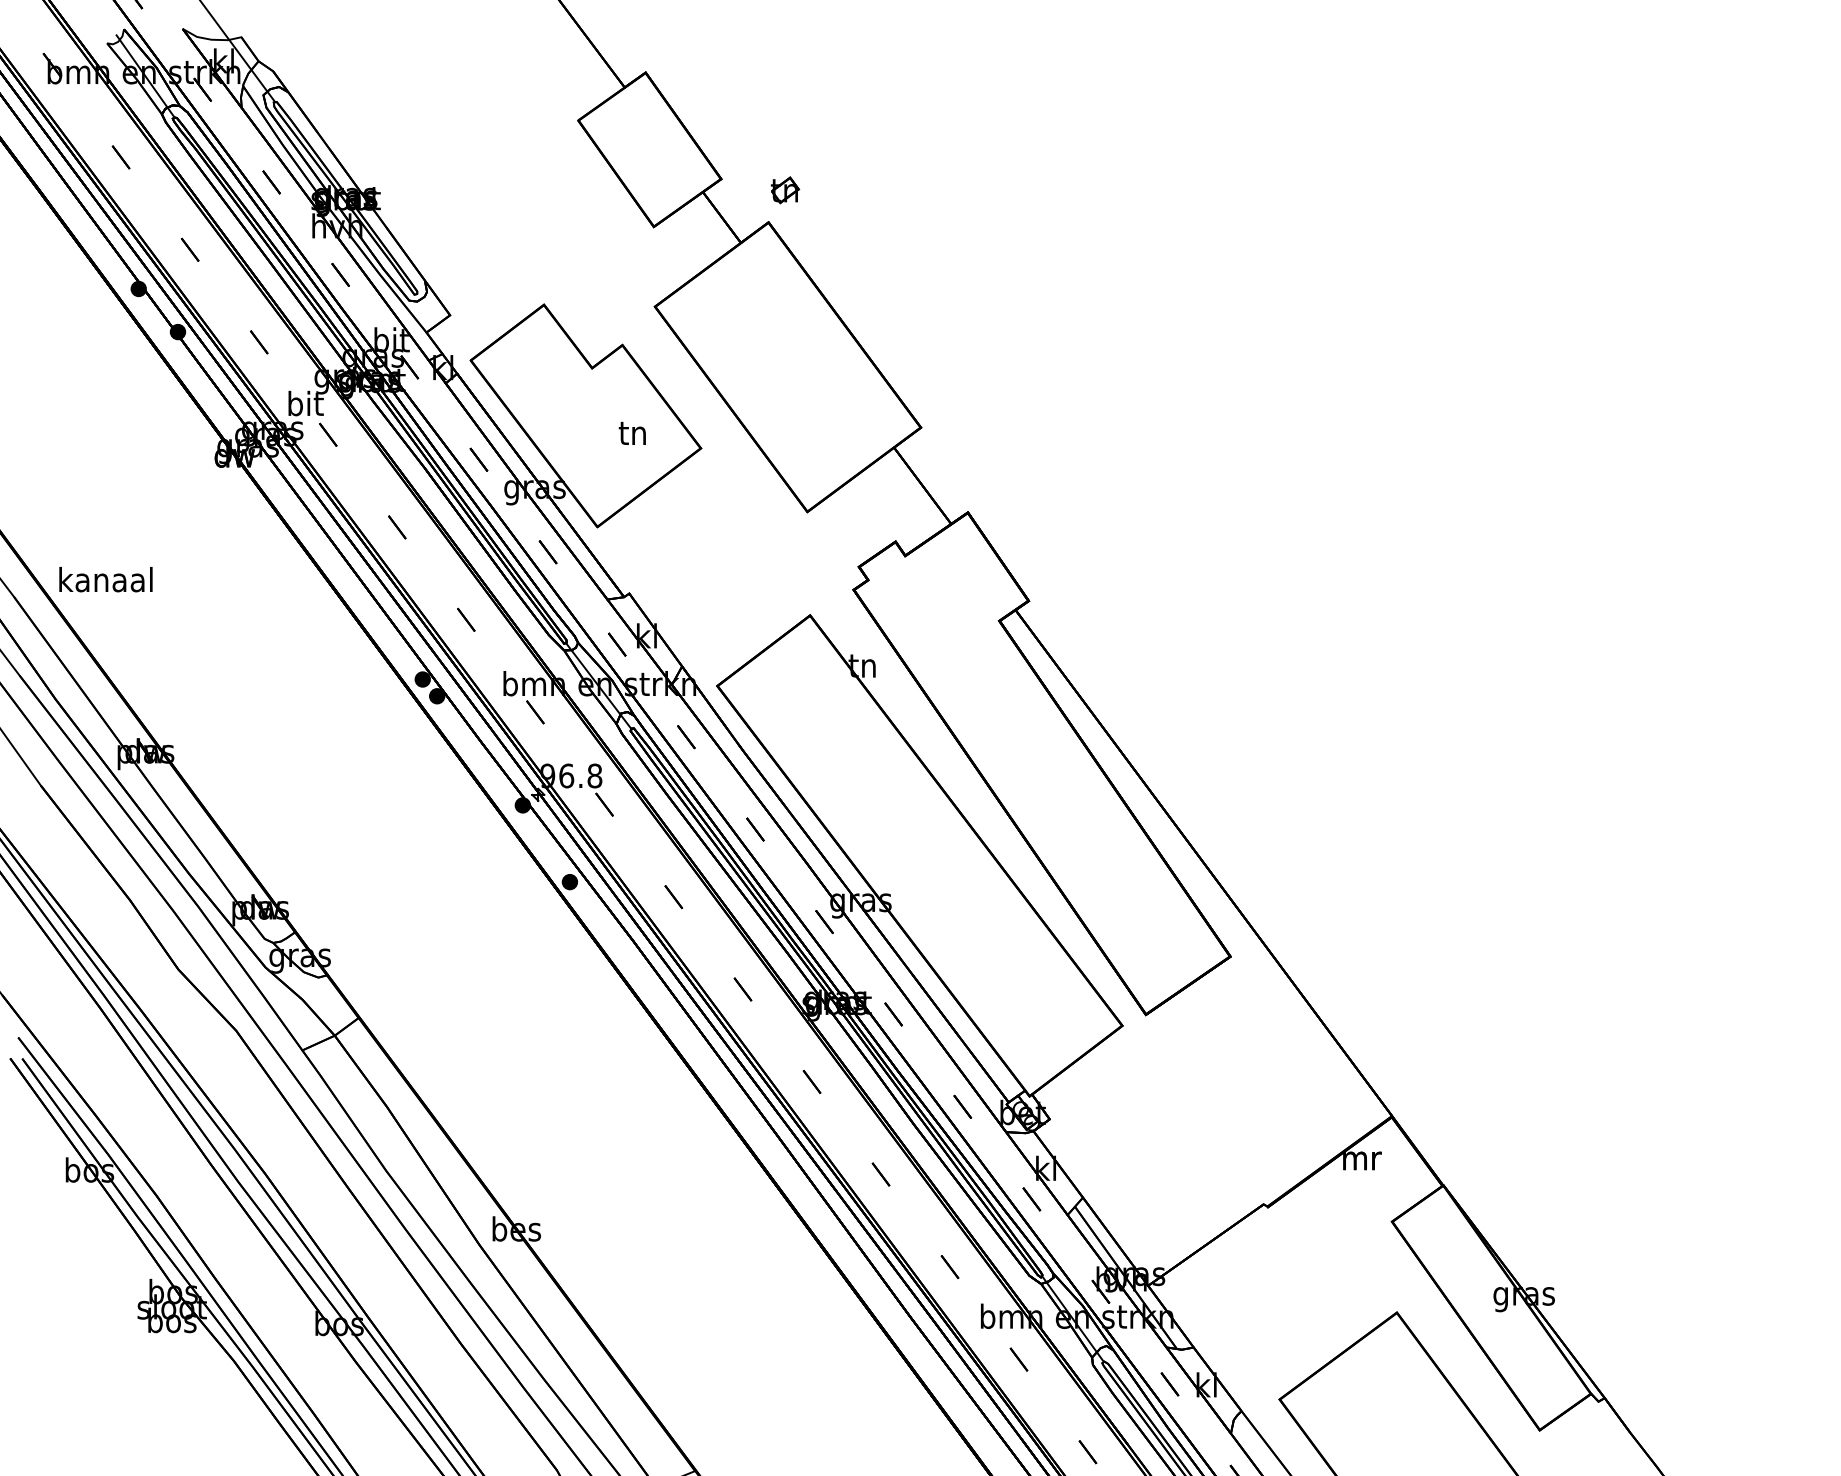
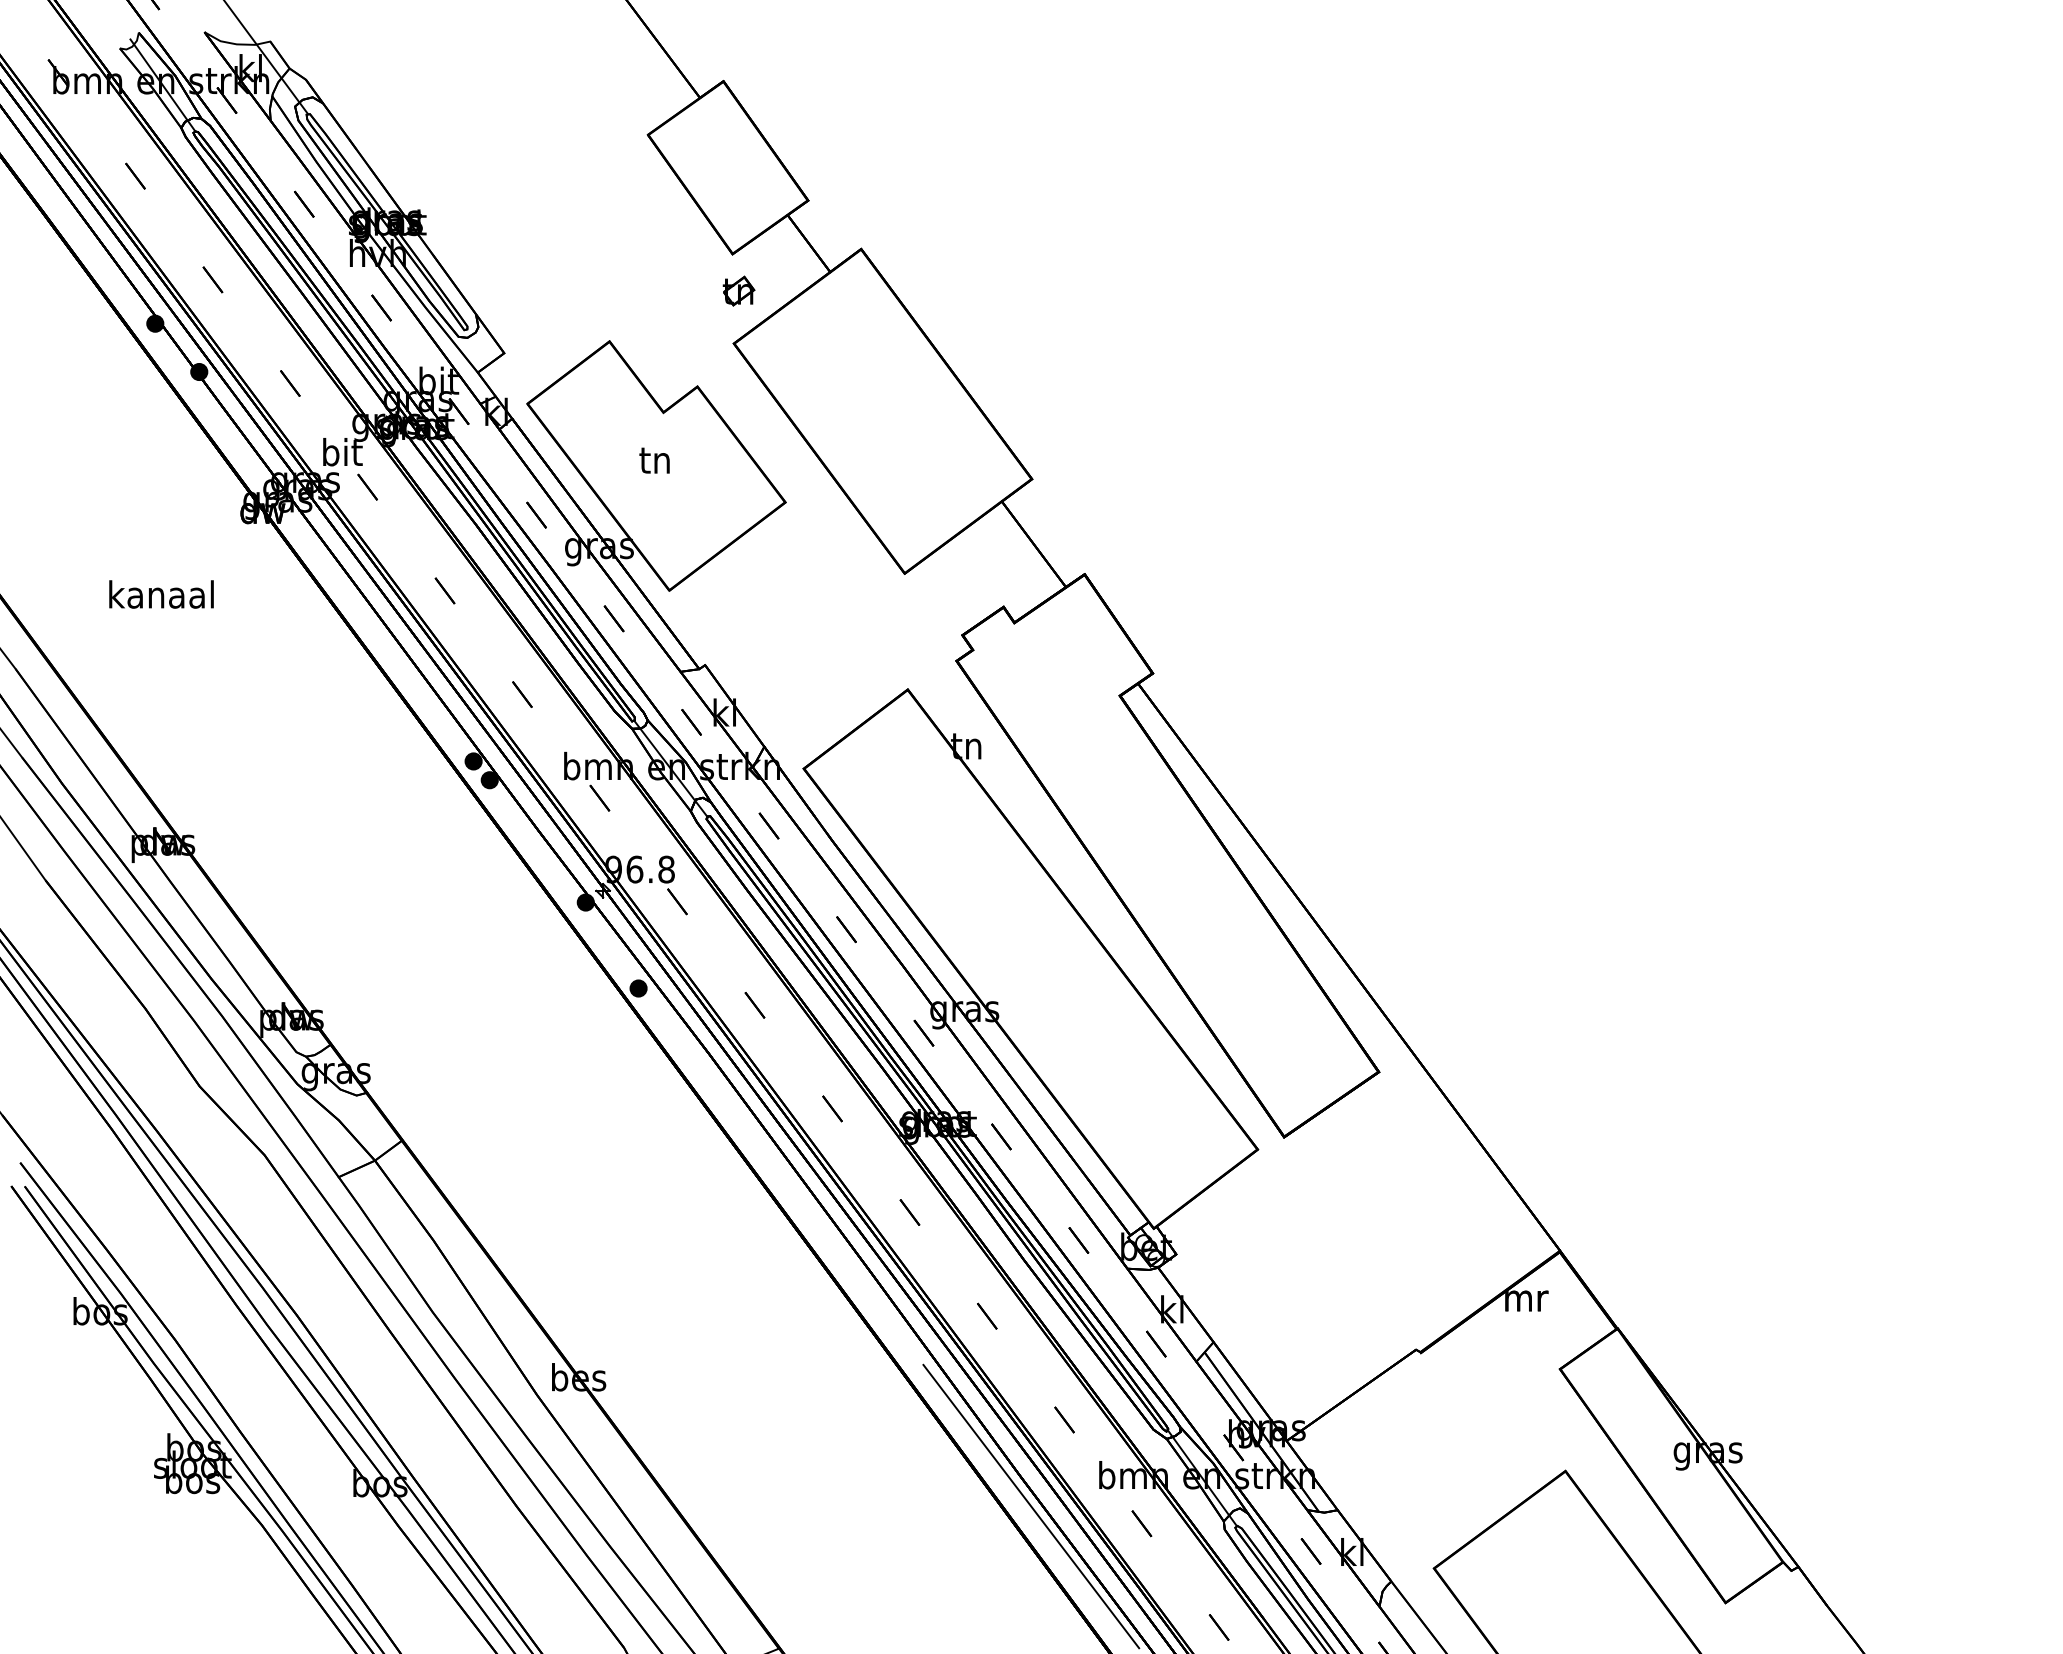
part: (784, 189) -> (738, 290), moved
text: (632, 433) -> (654, 460), moved
text: (105, 579) -> (161, 594), moved
line: (920, 1344) -> (1031, 1506), added

